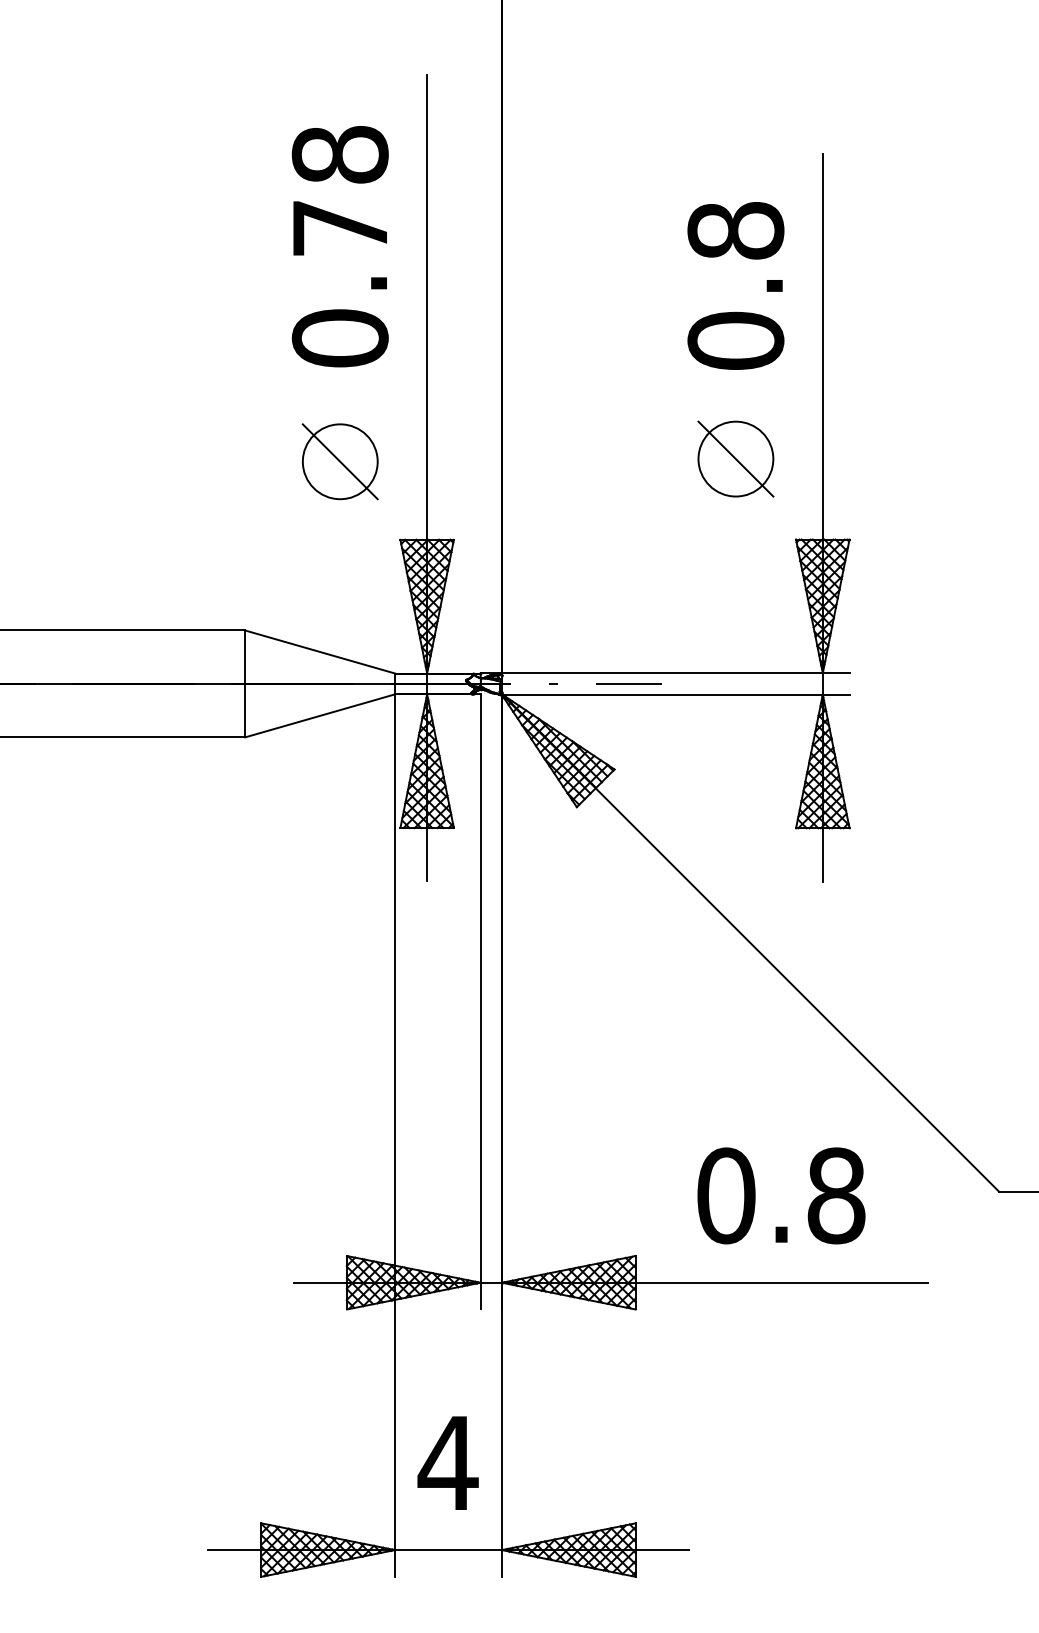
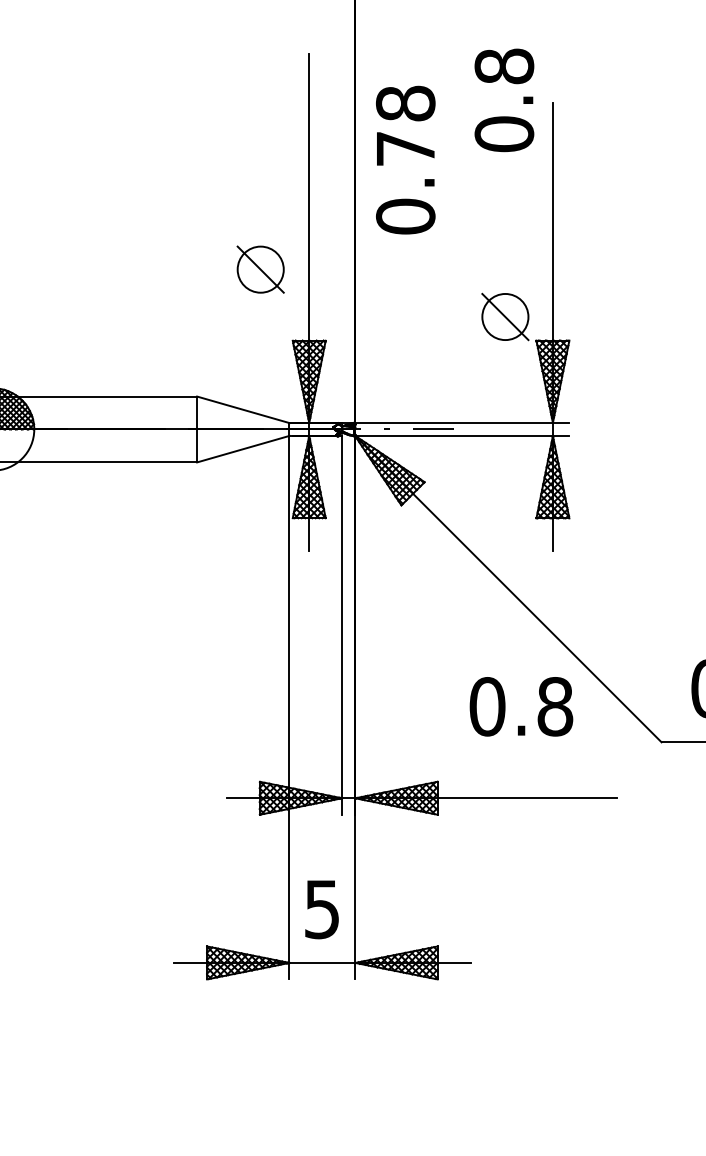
text: (339, 245) -> (405, 159), moved
text: (736, 286) -> (504, 100), moved
part: (736, 458) -> (505, 316), moved
part: (339, 461) -> (260, 269), moved
text: (781, 1195) -> (521, 706), moved
text: (447, 1463) -> (321, 909), 4 -> 5

